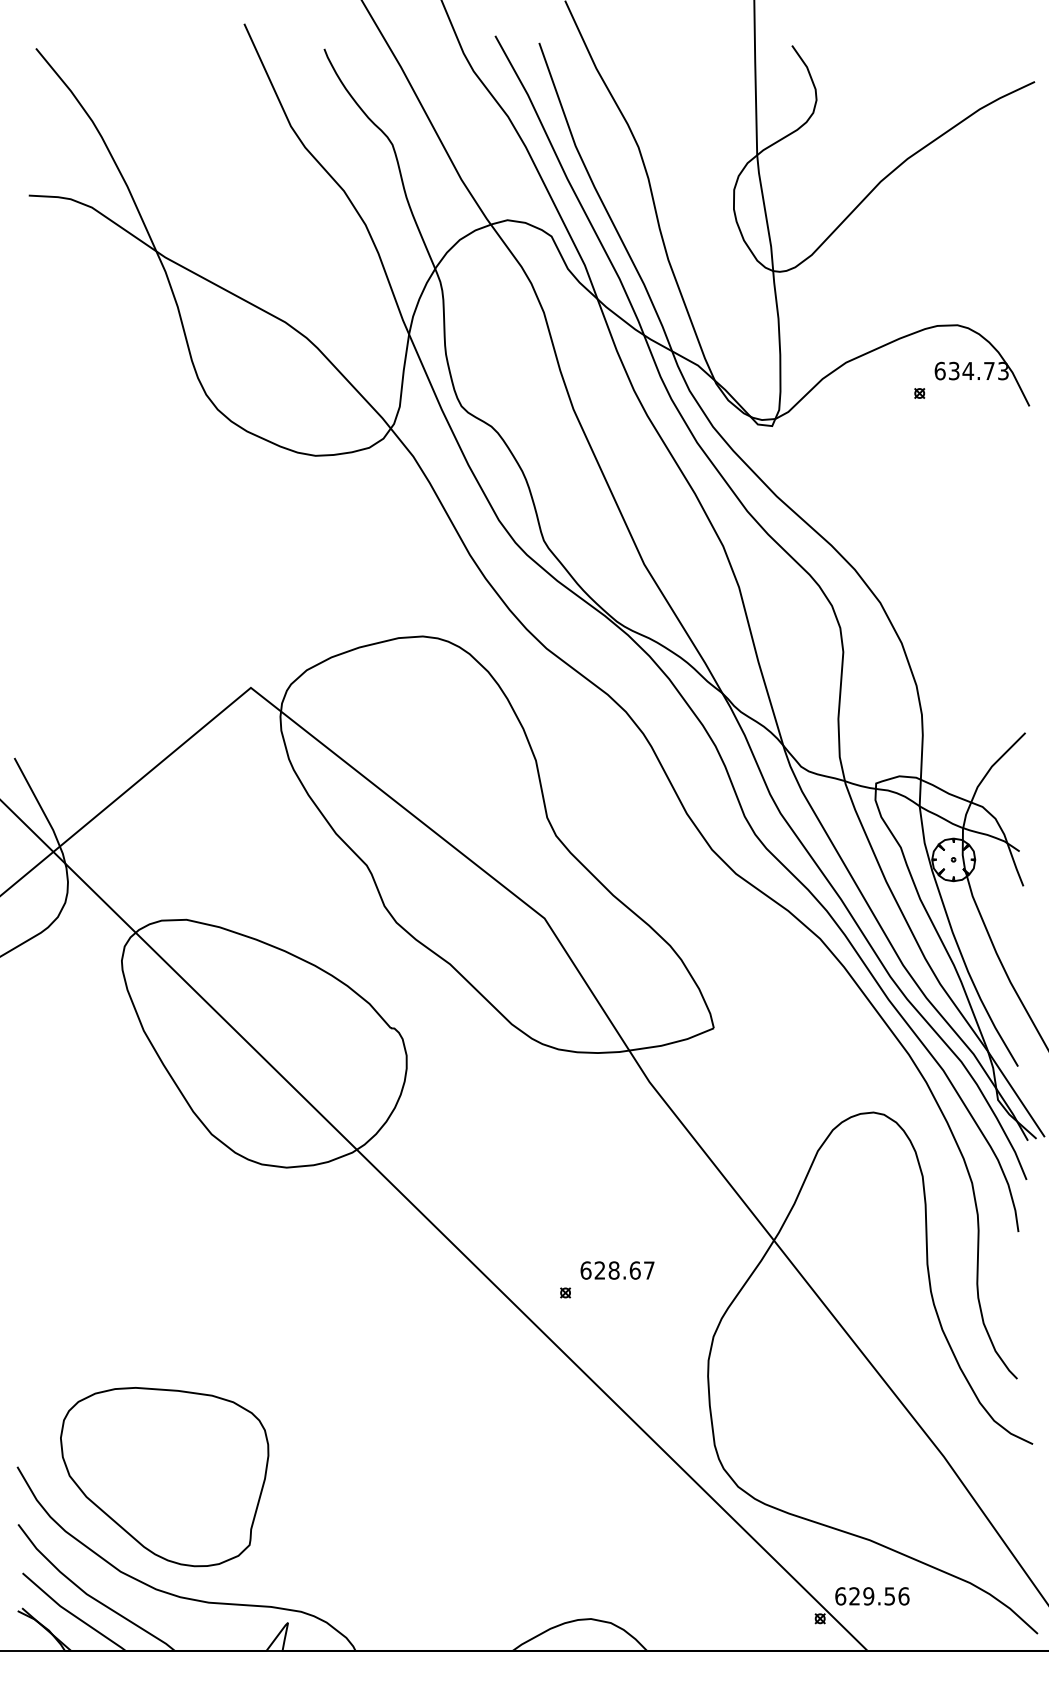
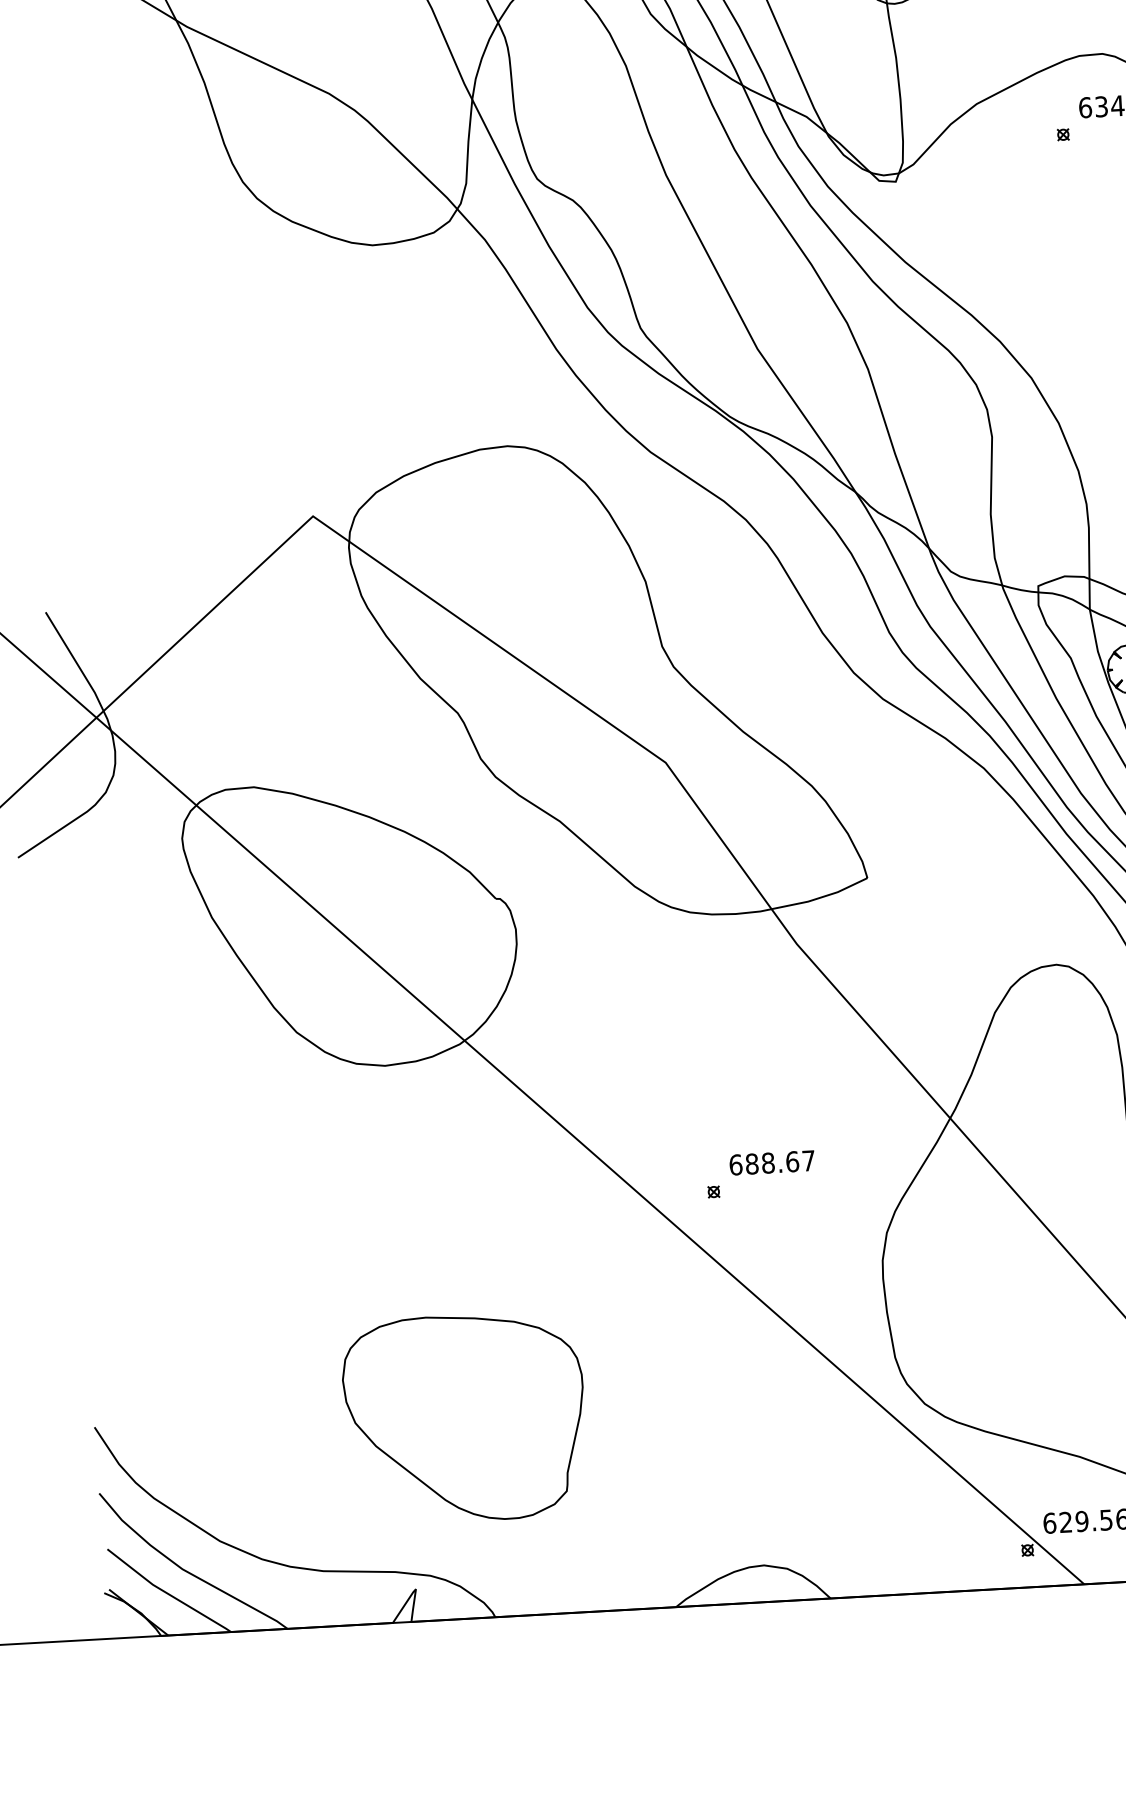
text: (599, 1270) -> (751, 1164), 628.67 -> 688.67
part: (164, 1477) -> (464, 1418), moved

